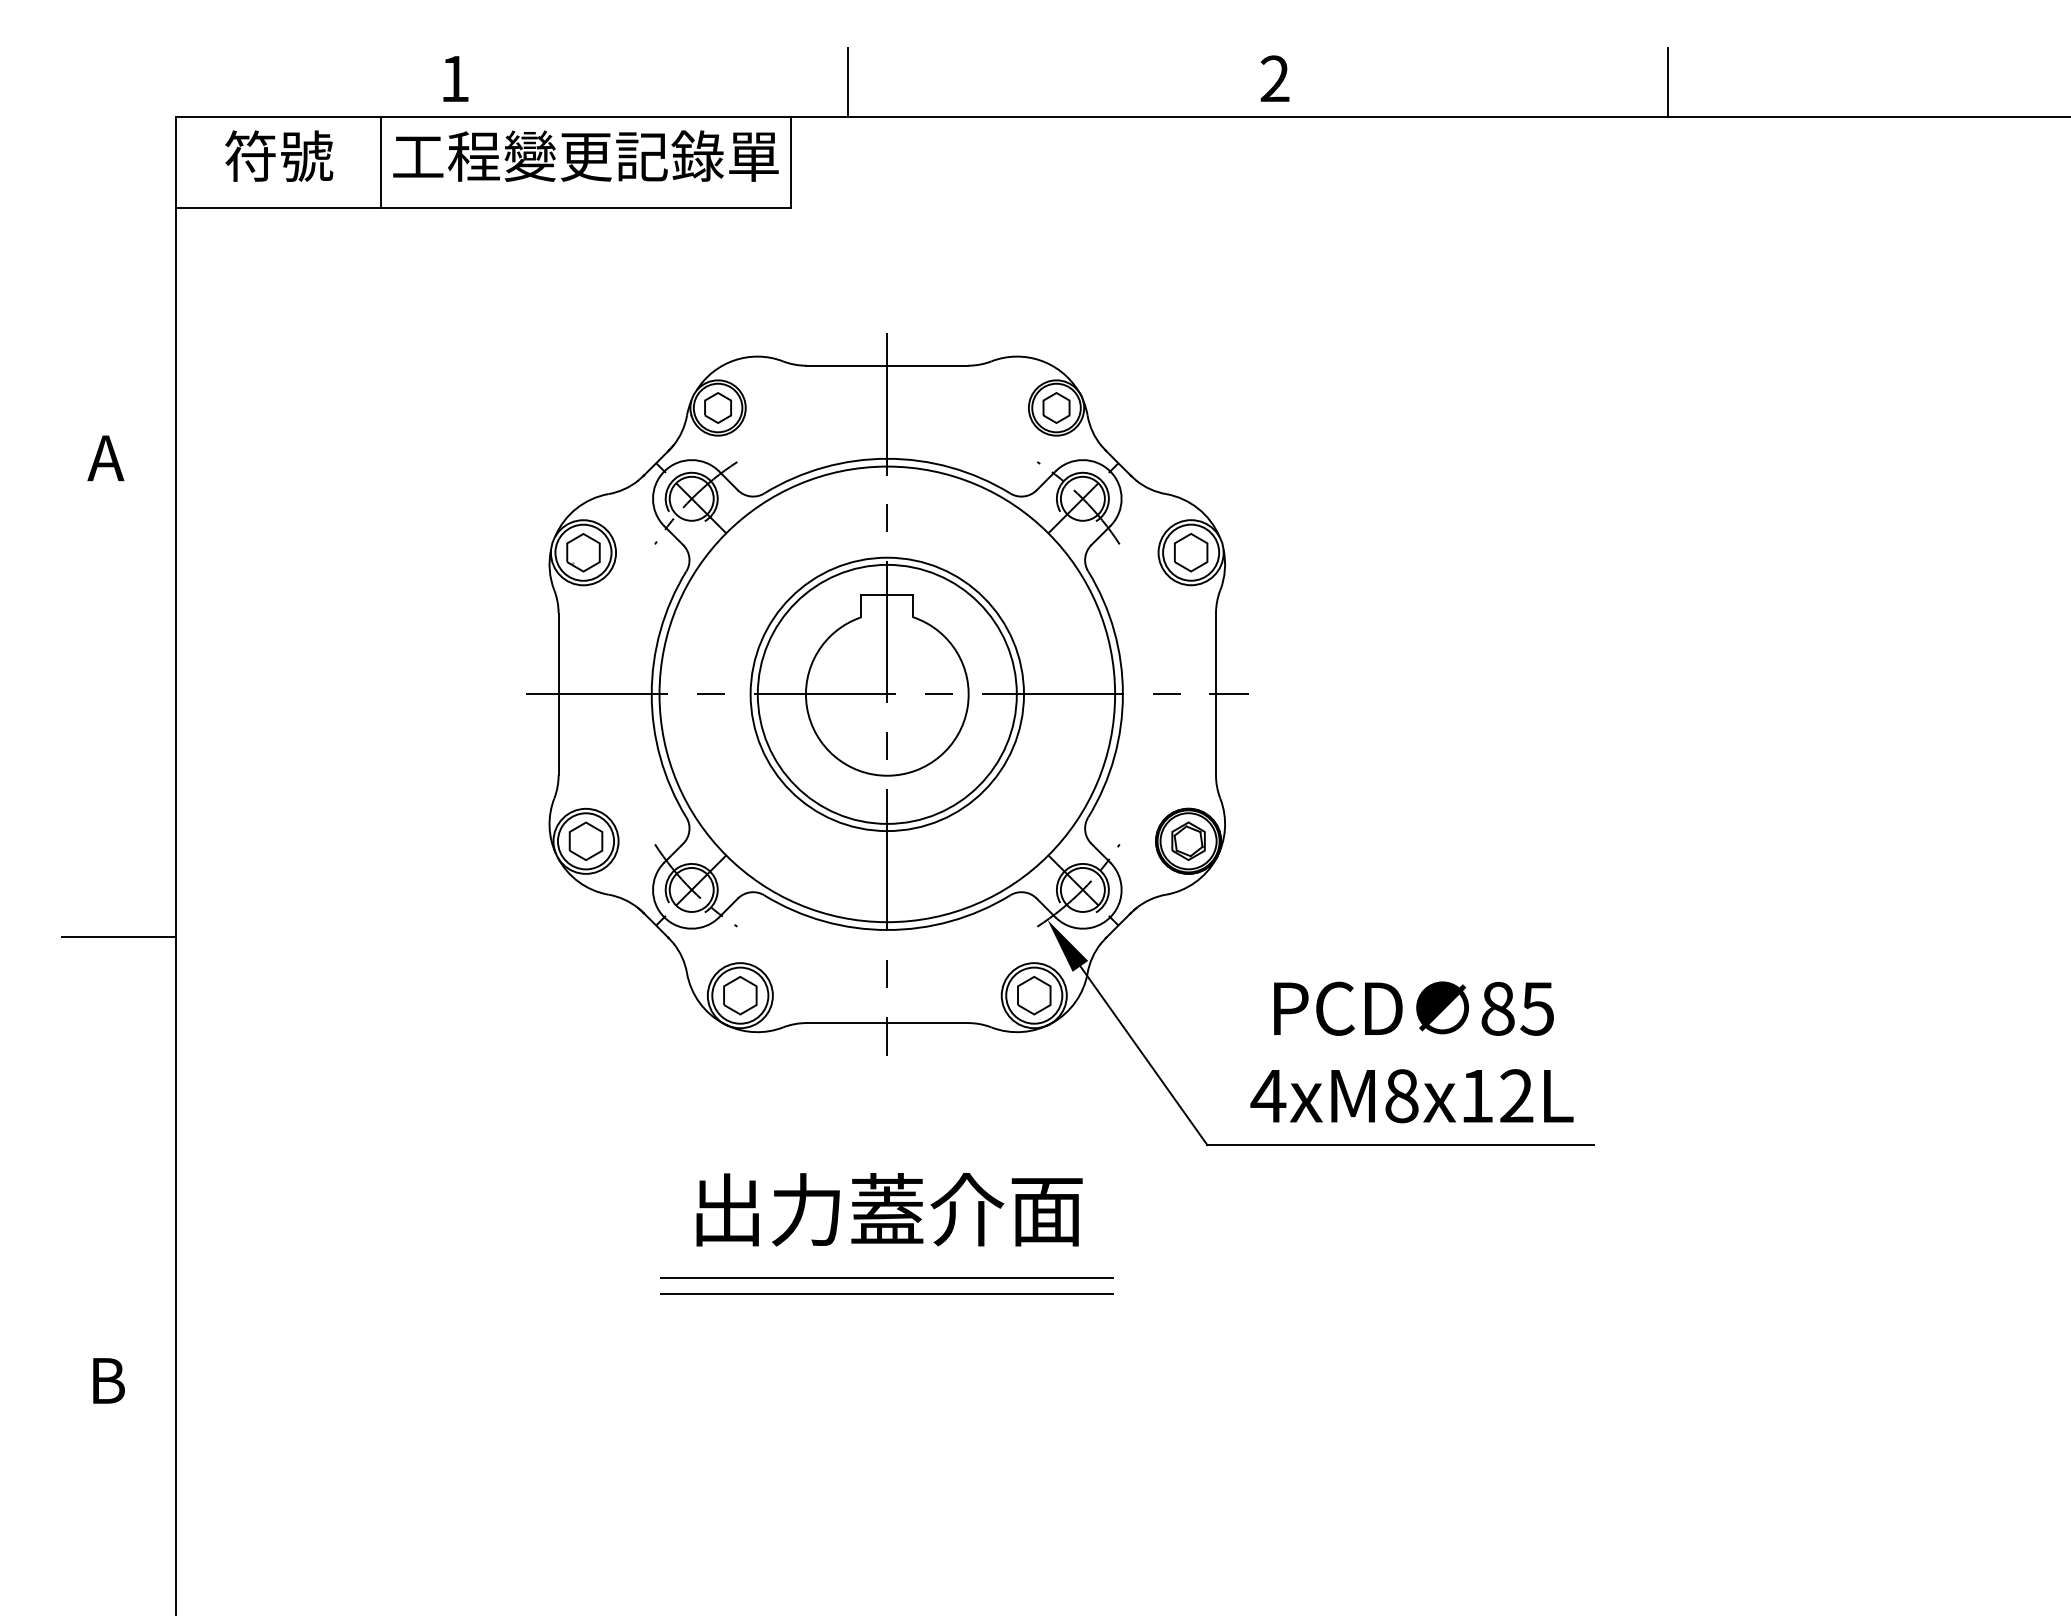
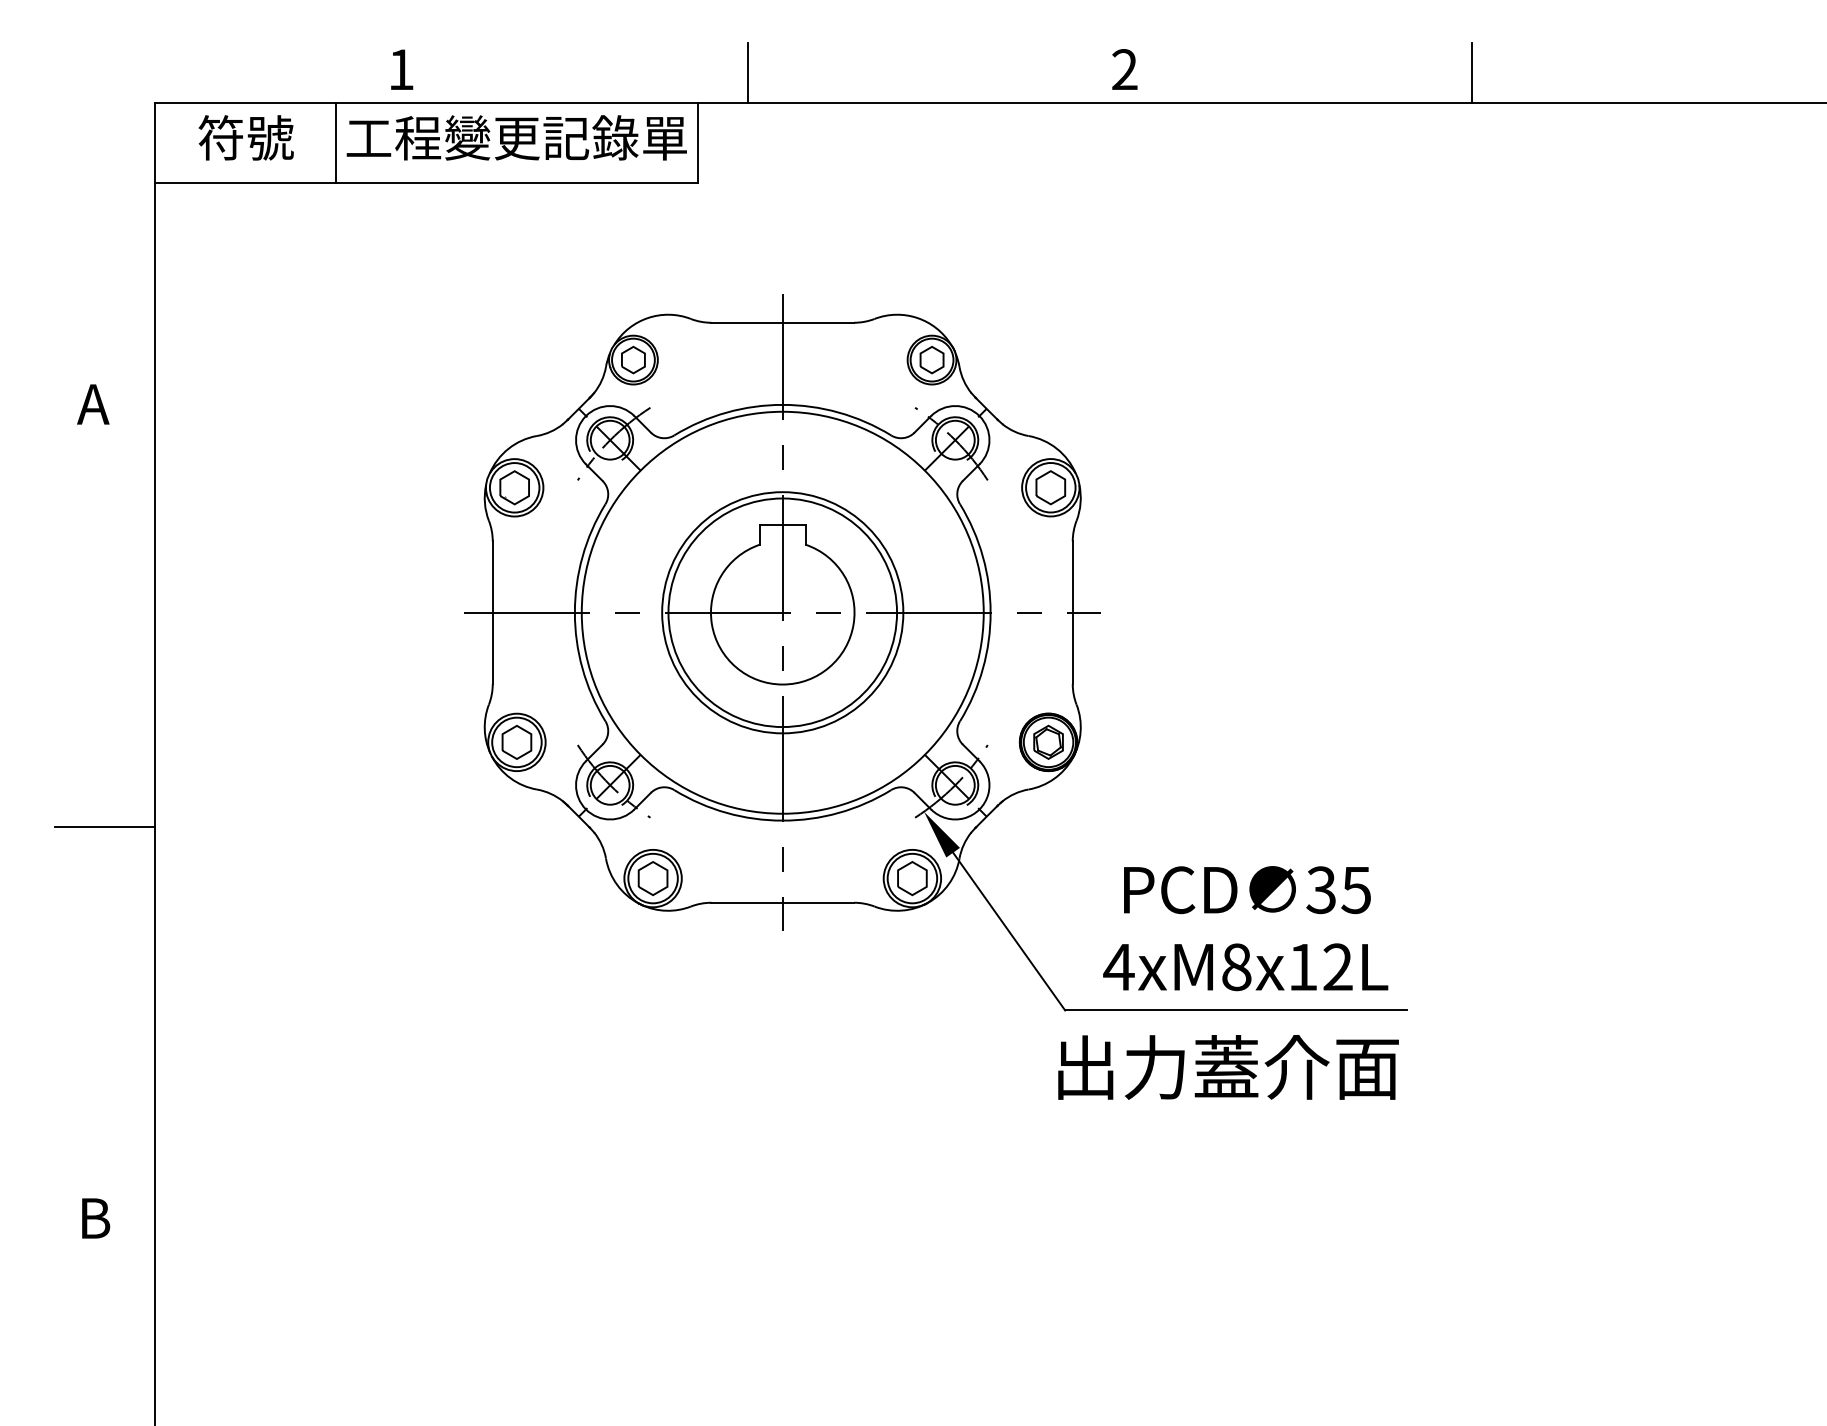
text: (1497, 1008) -> (1321, 889), 85 -> 35
text: (889, 1209) -> (1228, 1067), moved
line: (887, 1277) -> (782, 1127), removed
line: (887, 1294) -> (782, 1142), removed

